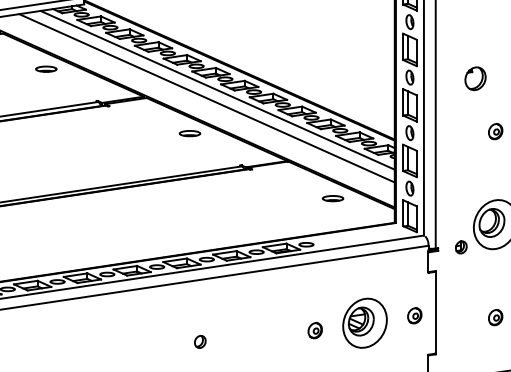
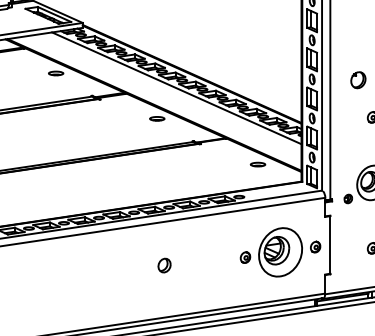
line: (207, 97) -> (169, 93), removed
part: (364, 323) -> (280, 252), size x1.4
part: (200, 341) -> (164, 265), size x1.6

